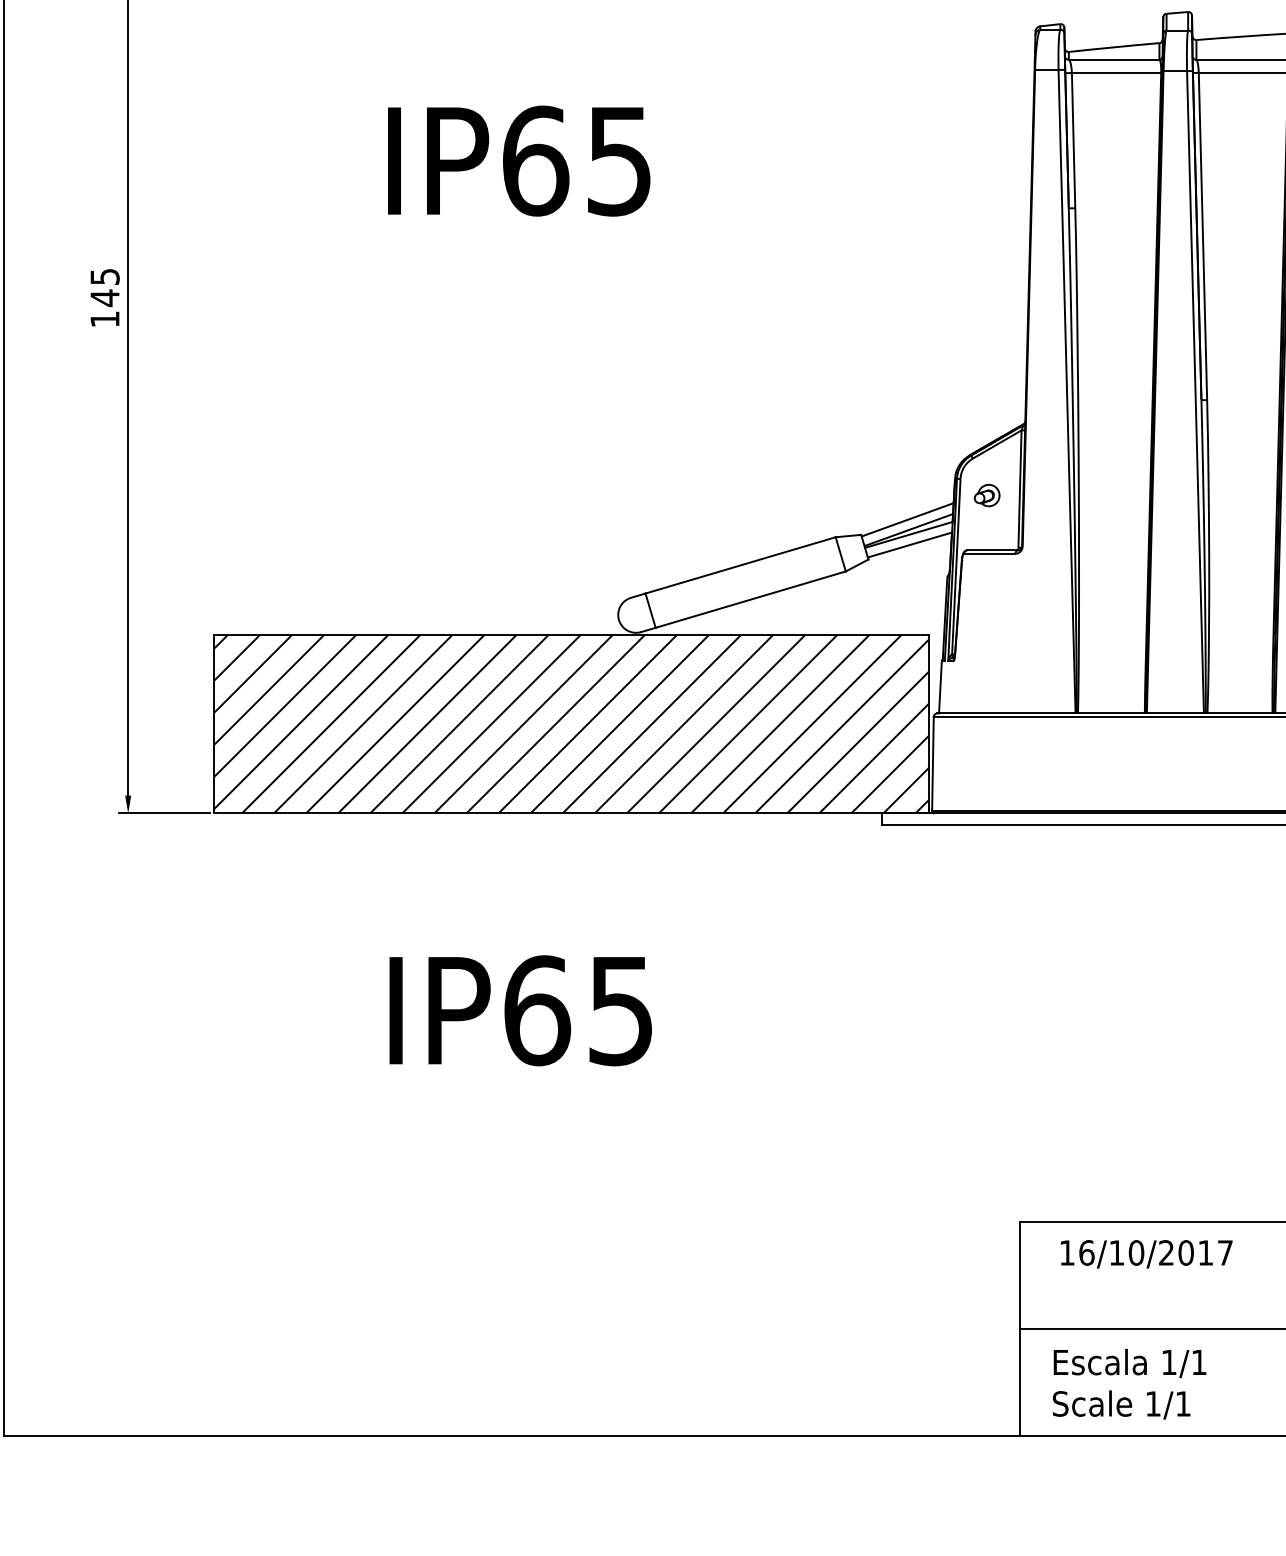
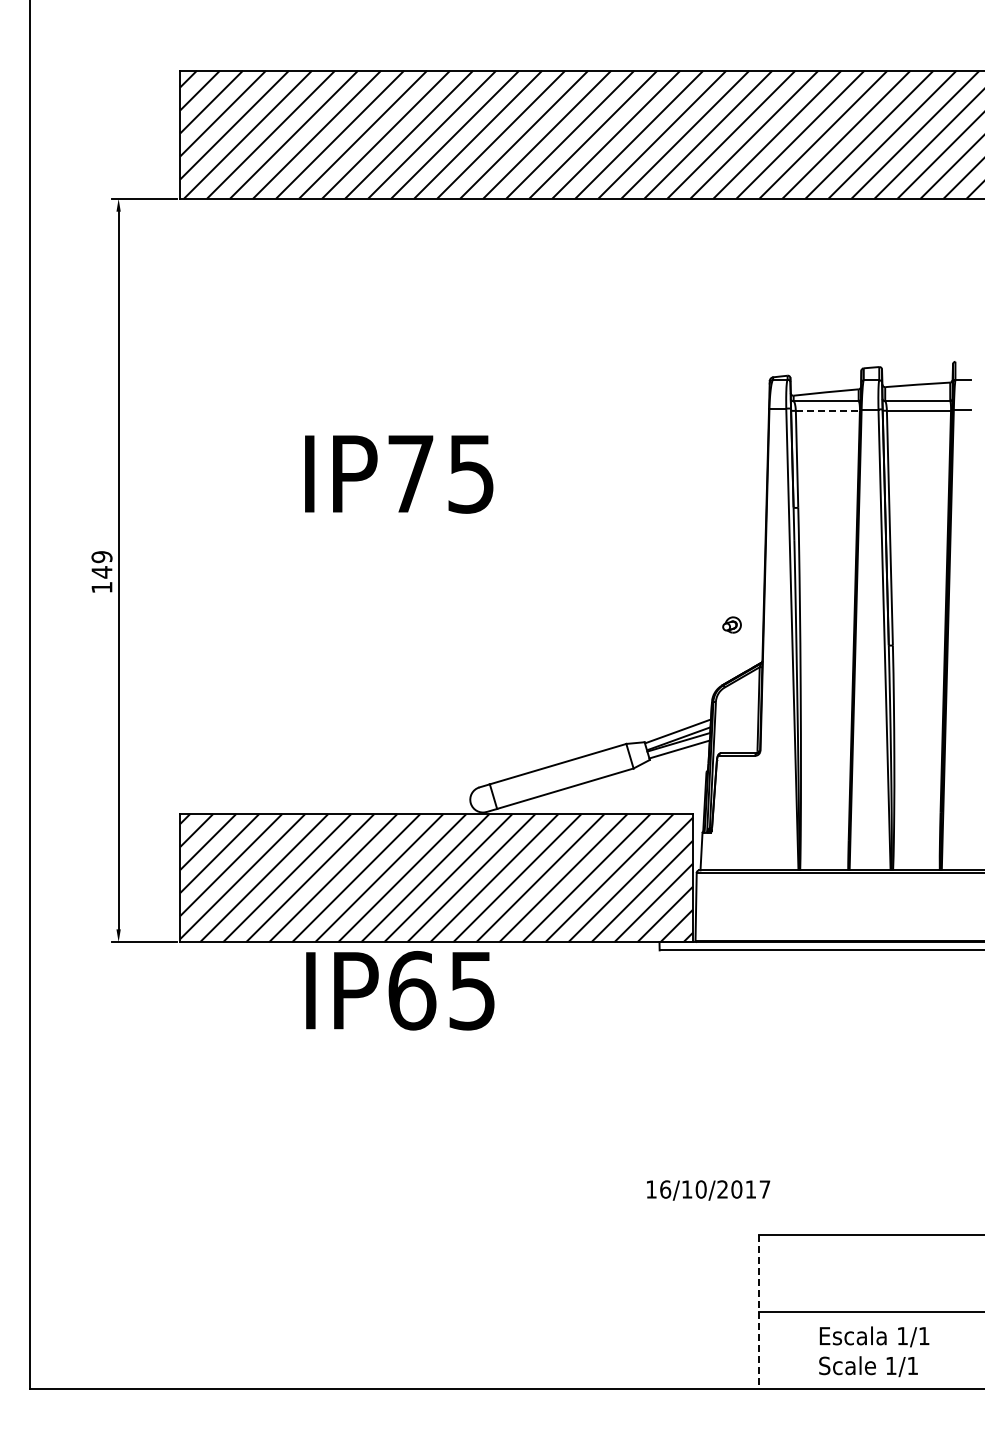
line: (1117, 72) -> (828, 410), solid -> dashed
text: (536, 160) -> (411, 473), IP65 -> IP75
text: (104, 277) -> (101, 557), 145 -> 149
part: (986, 494) -> (731, 624), moved
text: (520, 1010) -> (400, 990), moved
text: (1146, 1254) -> (708, 1190), moved
line: (1019, 1329) -> (758, 1312), solid -> dashed
text: (1129, 1383) -> (874, 1351), moved

